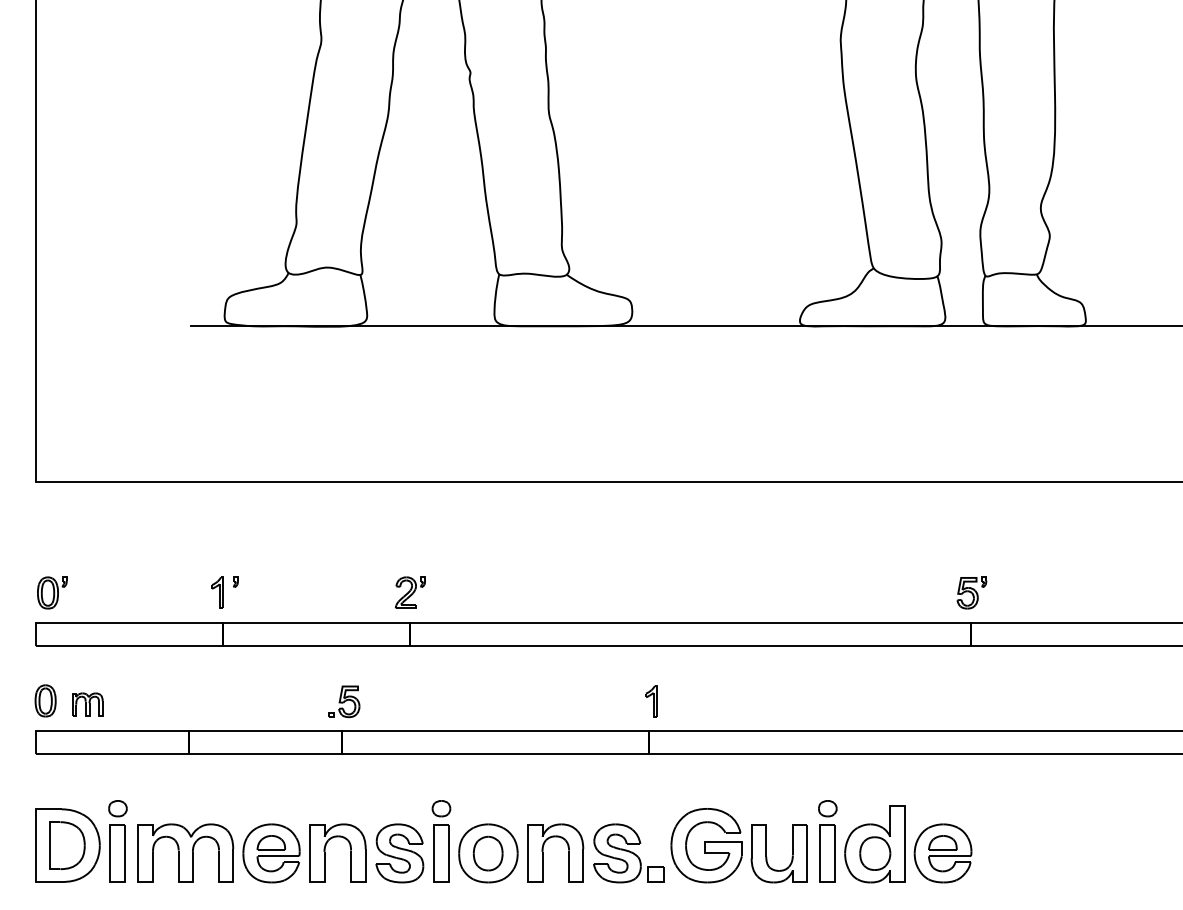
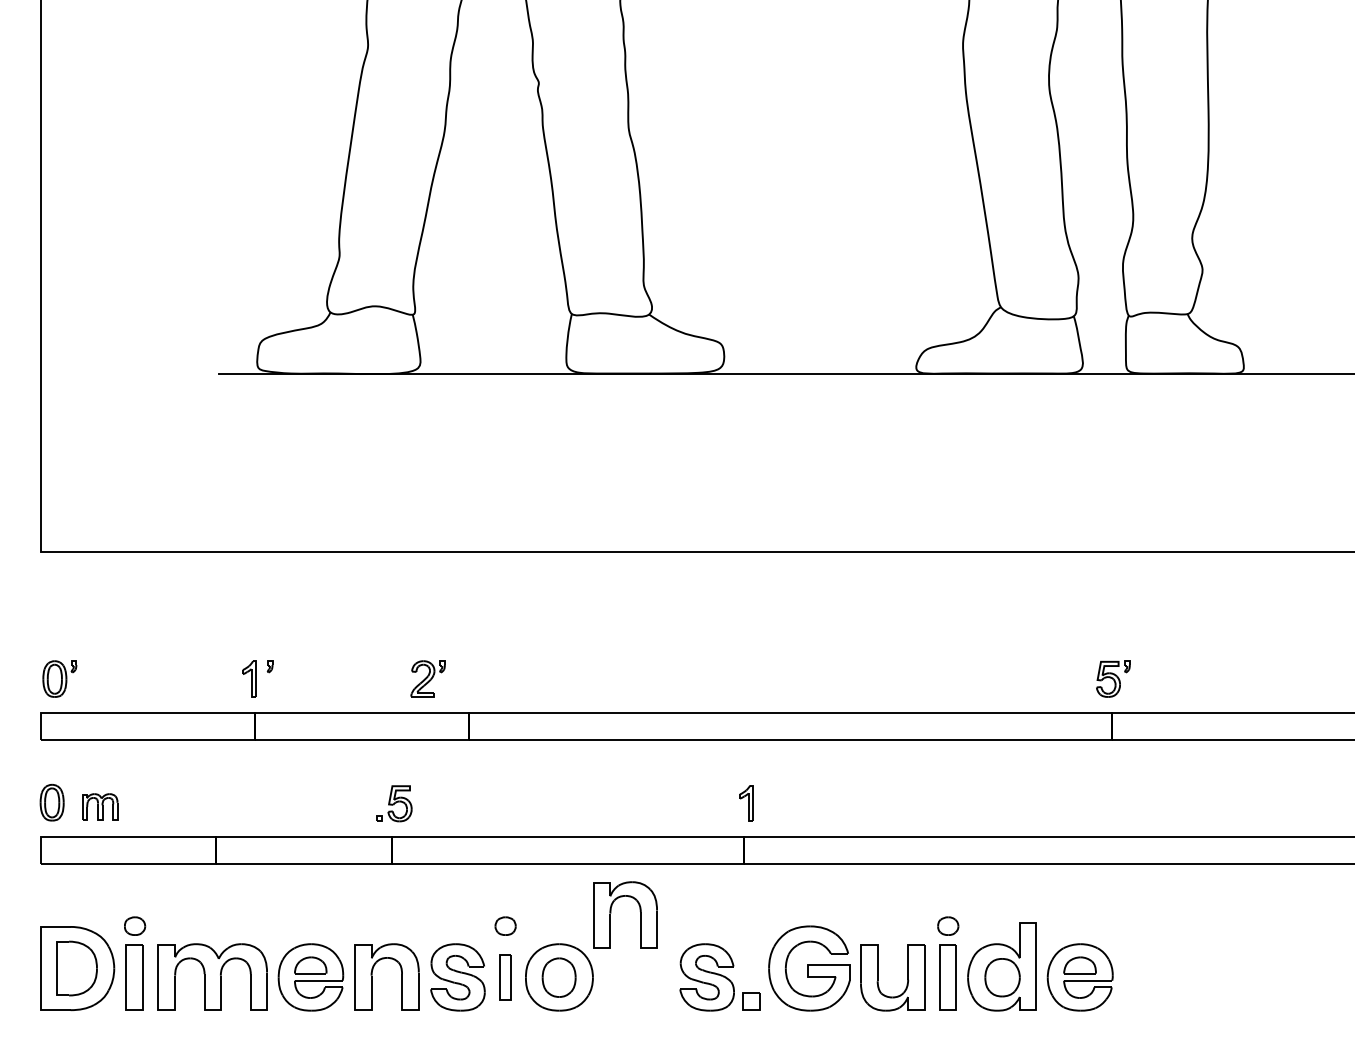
part: (409, 592) -> (427, 678), moved
part: (543, 851) -> (611, 913), moved
part: (441, 853) -> (505, 977), size x0.7

